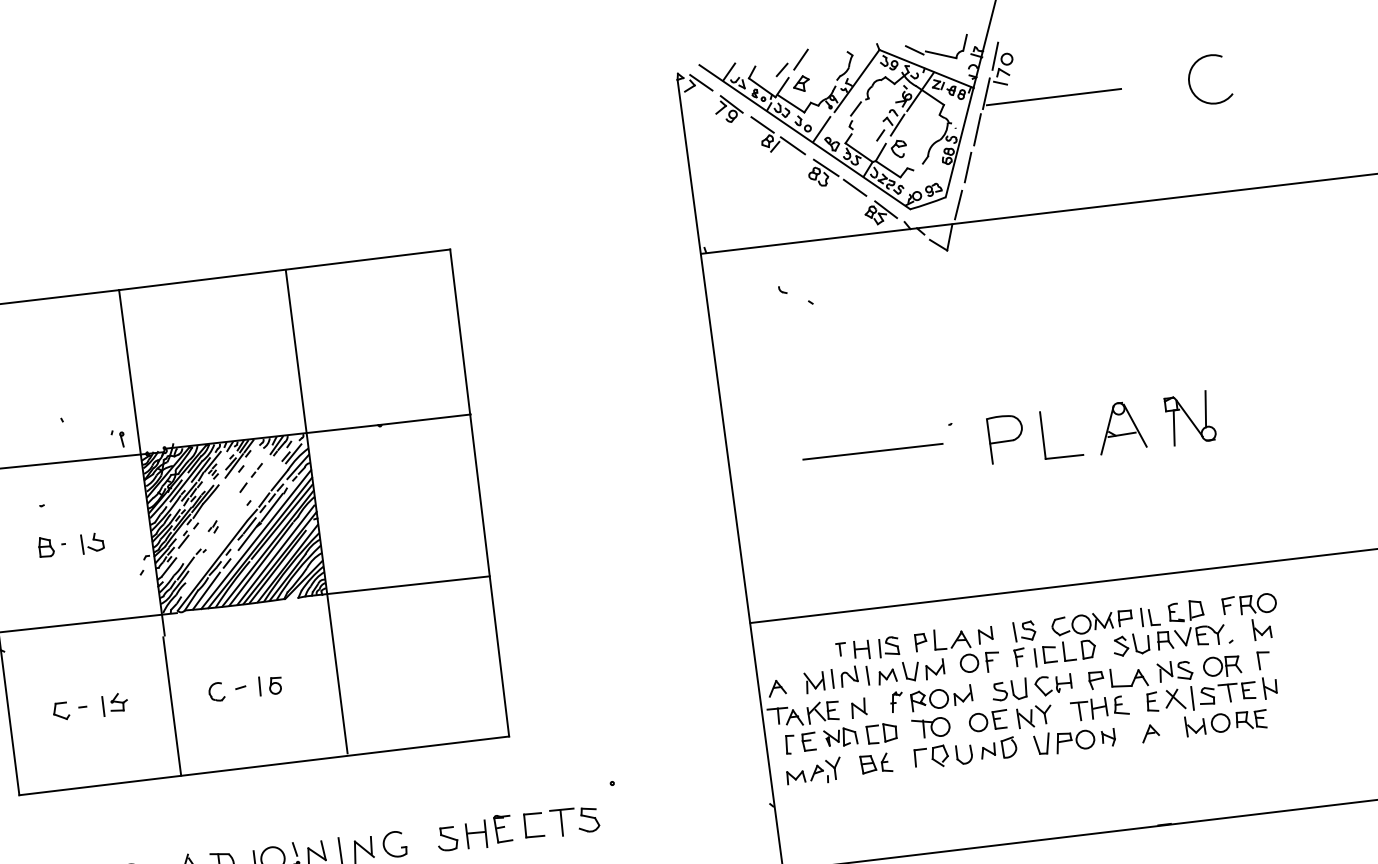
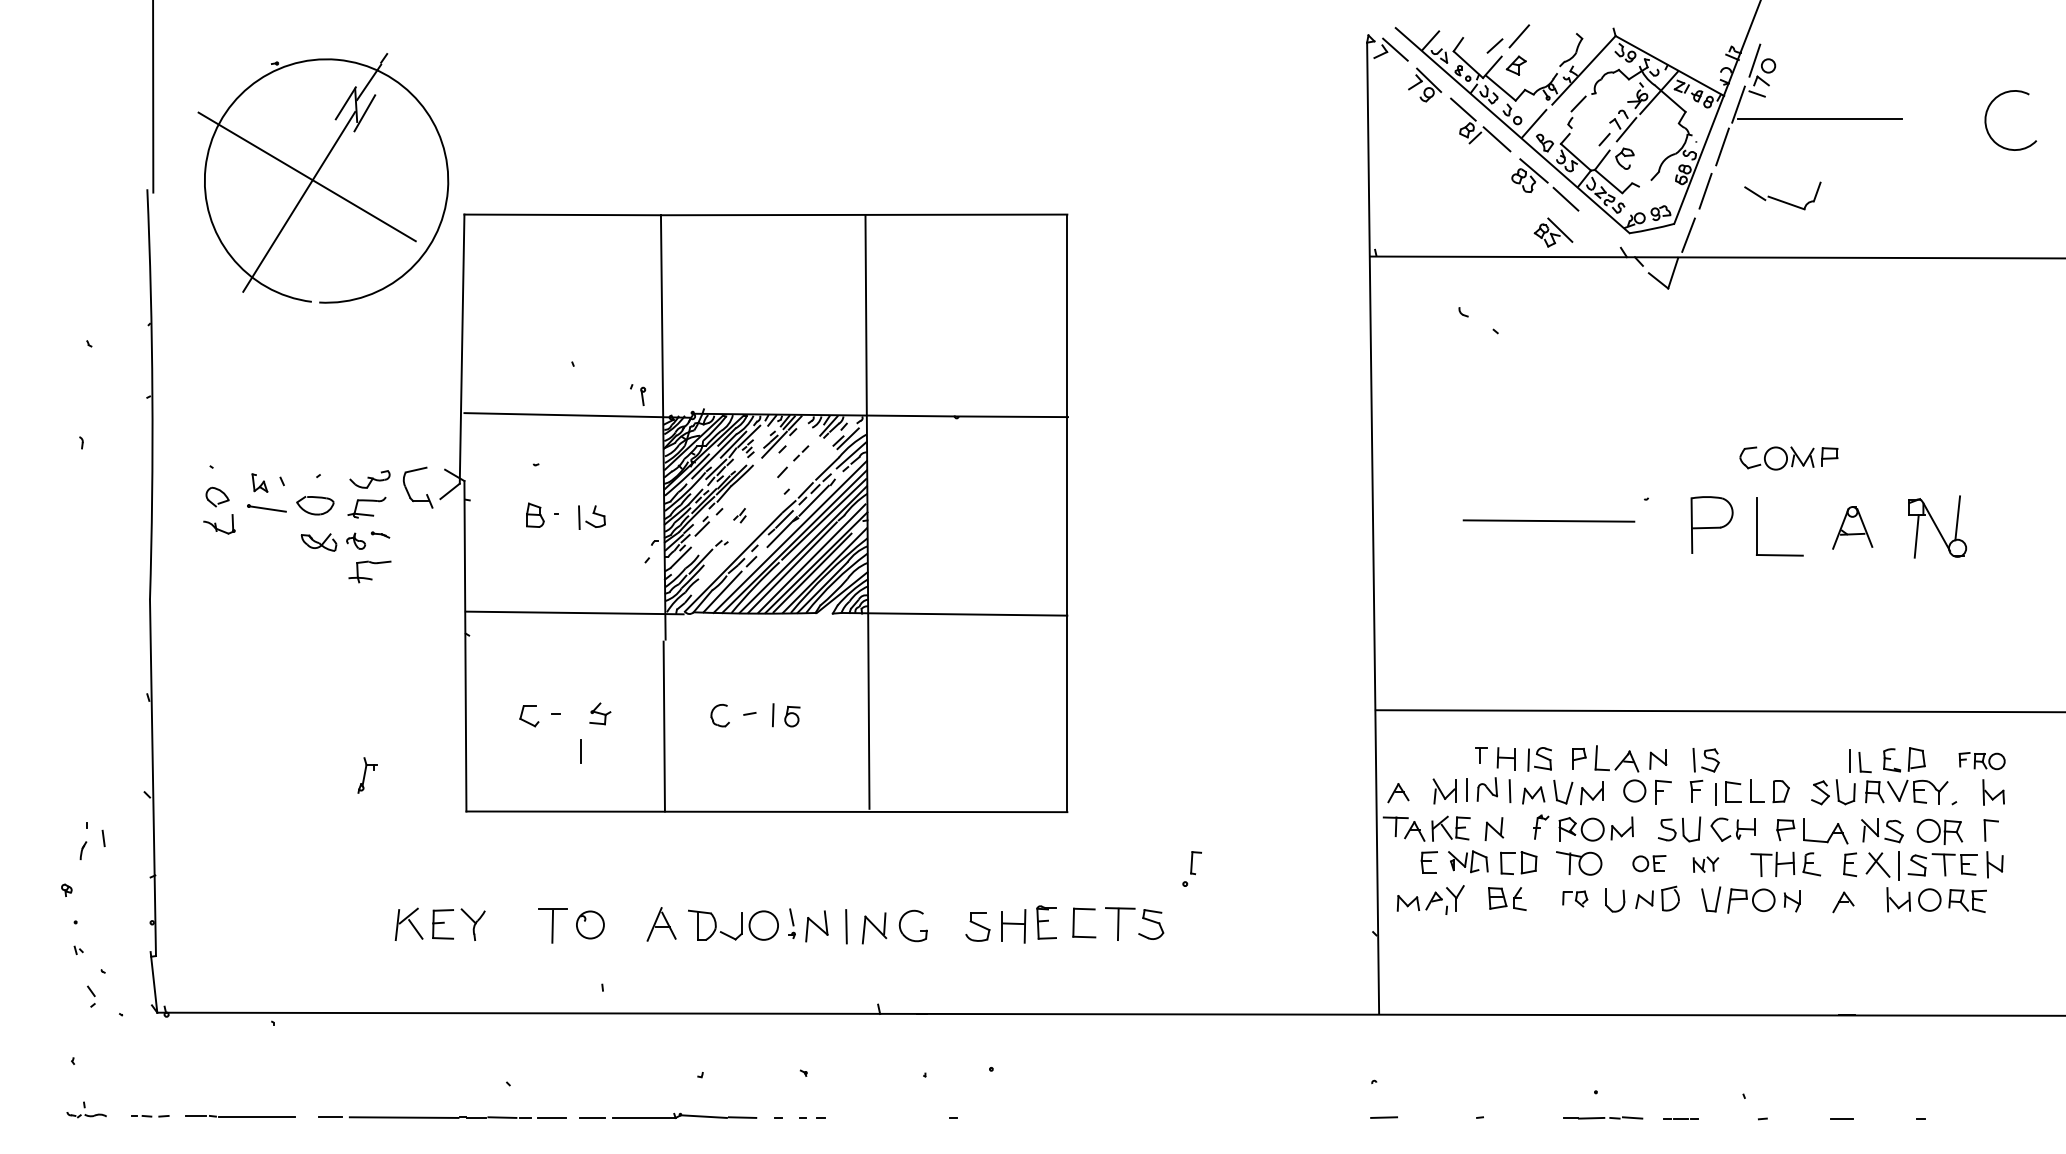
part: (937, 49) -> (1782, 195), moved
part: (880, 212) -> (1553, 232), moved
part: (1120, 427) -> (1852, 527), size x0.7
part: (1249, 604) -> (1982, 760), size x0.7
part: (1091, 623) -> (1788, 458), moved
line: (102, 706) -> (580, 751), moved
part: (1034, 716) -> (1705, 864), size x0.6
part: (988, 720) -> (1649, 863), size x0.7
part: (789, 745) -> (1195, 863), moved
part: (931, 756) -> (1575, 898), size x0.6

